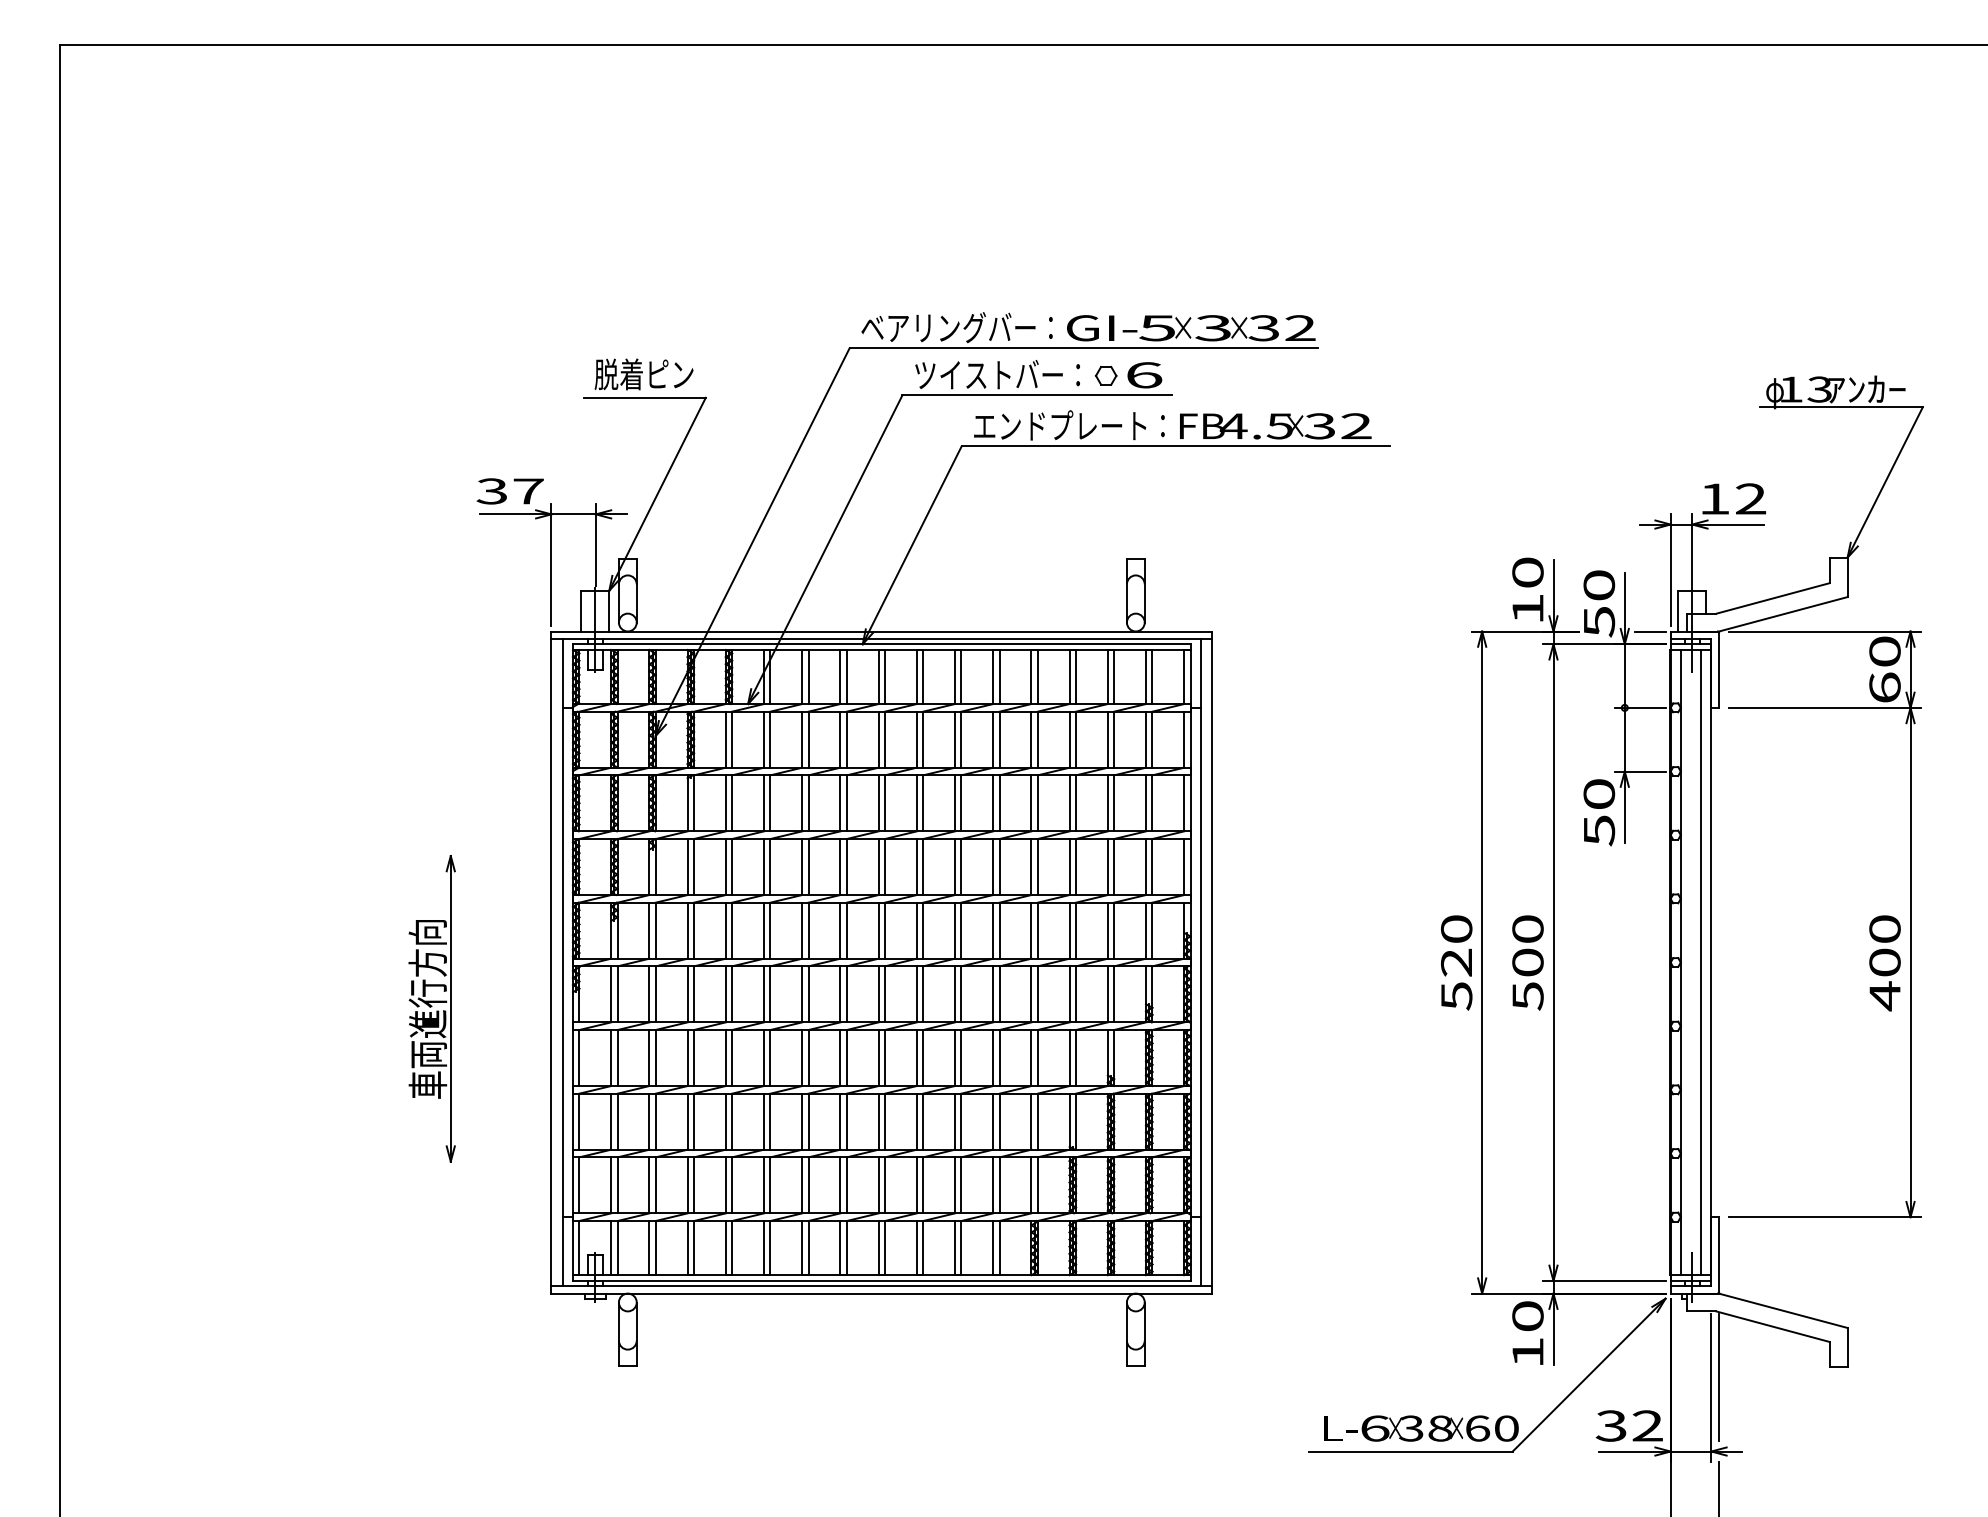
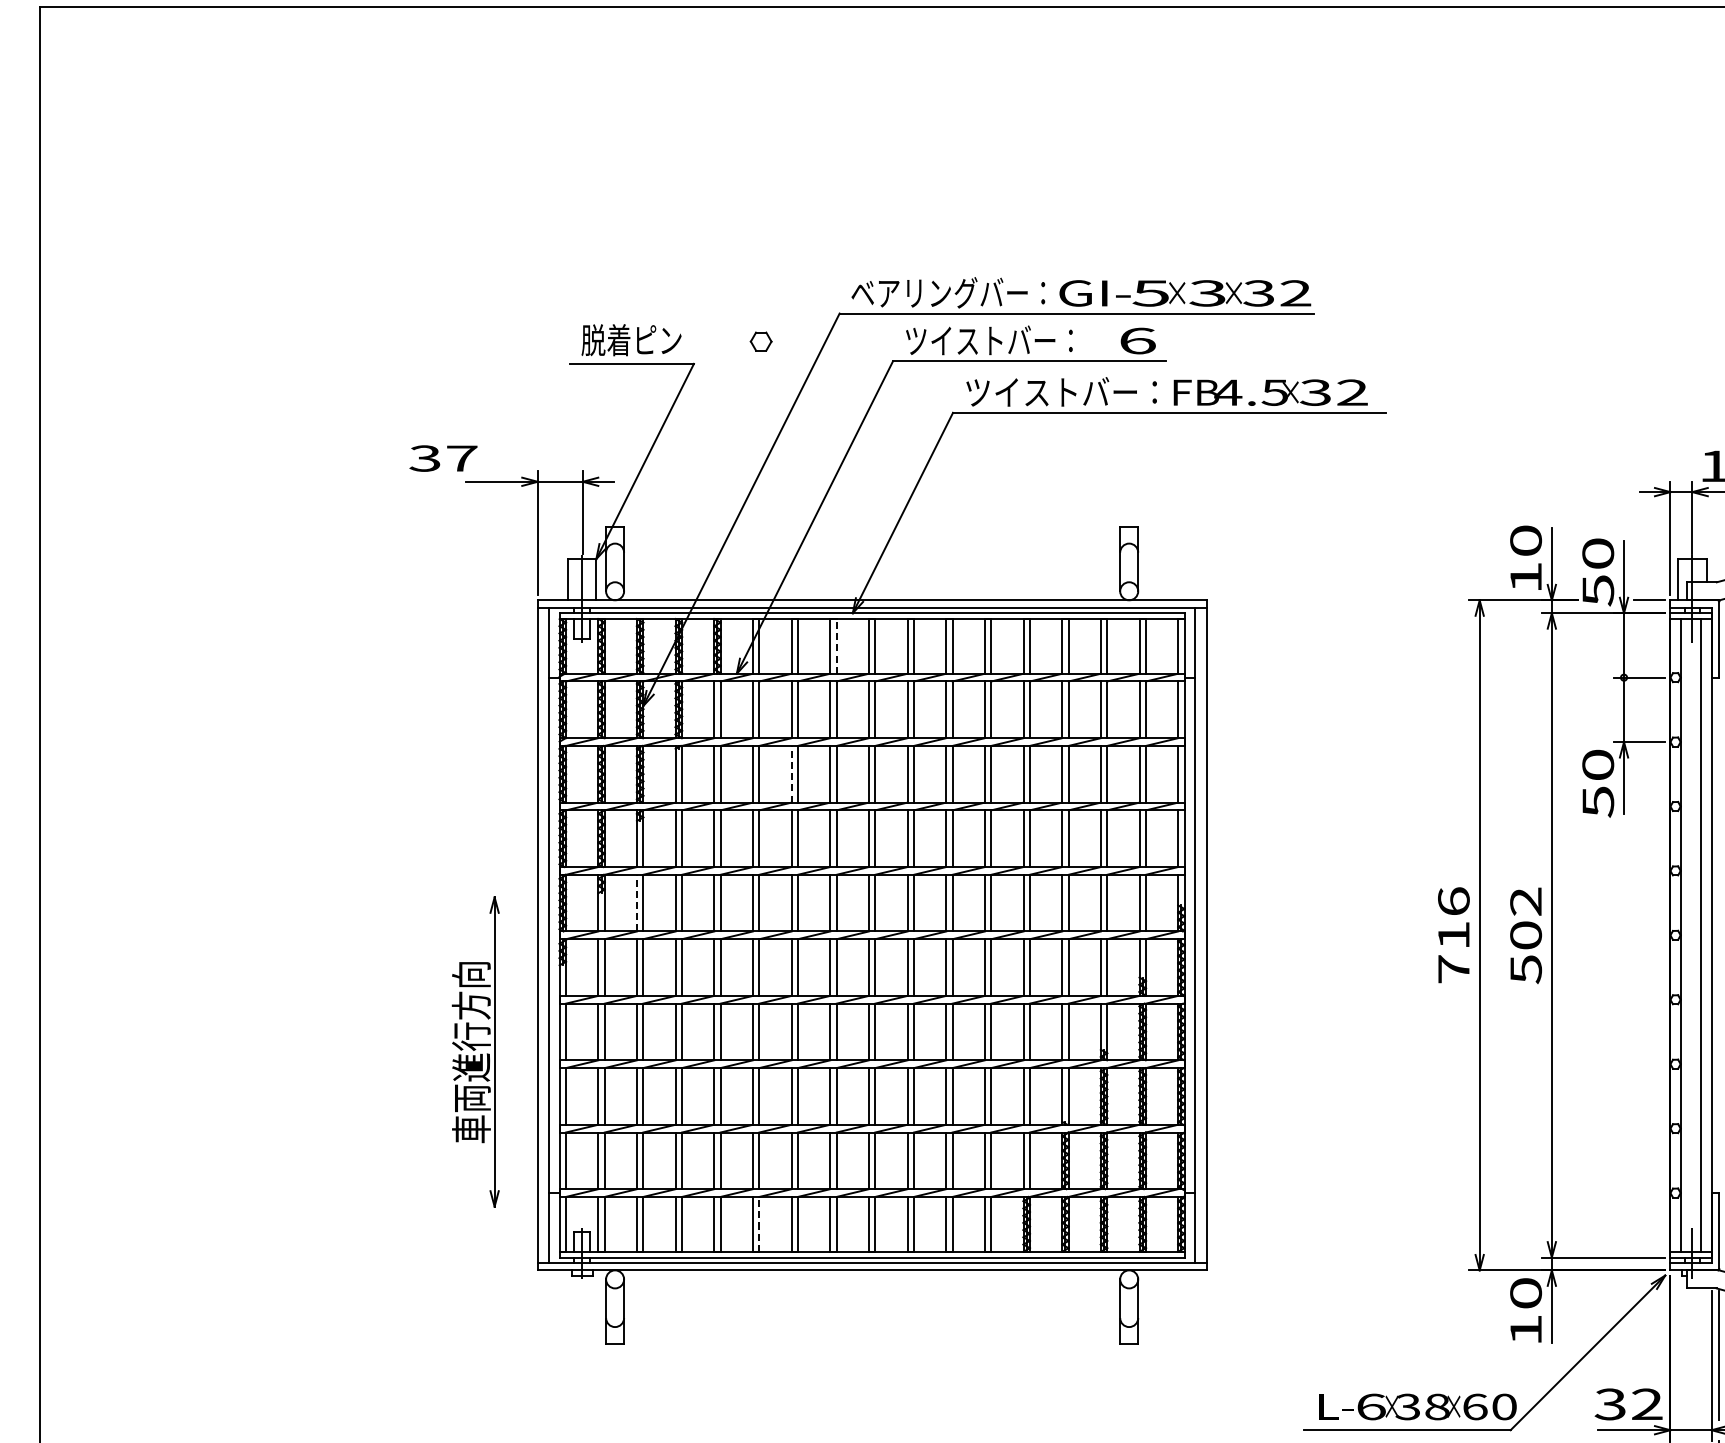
part: (1105, 375) -> (760, 341), moved
text: (1069, 425) -> (1062, 391), エンドプレート： -> ツイストバー：
text: (509, 491) -> (442, 458), moved
line: (846, 676) -> (836, 645), solid -> dashed
line: (802, 802) -> (791, 773), solid -> dashed
text: (1527, 929) -> (1525, 901), 500 -> 502
line: (649, 930) -> (637, 902), solid -> dashed
text: (1456, 962) -> (1453, 935), 520 -> 716
part: (431, 1008) -> (475, 1051), moved
line: (770, 1247) -> (759, 1223), solid -> dashed

